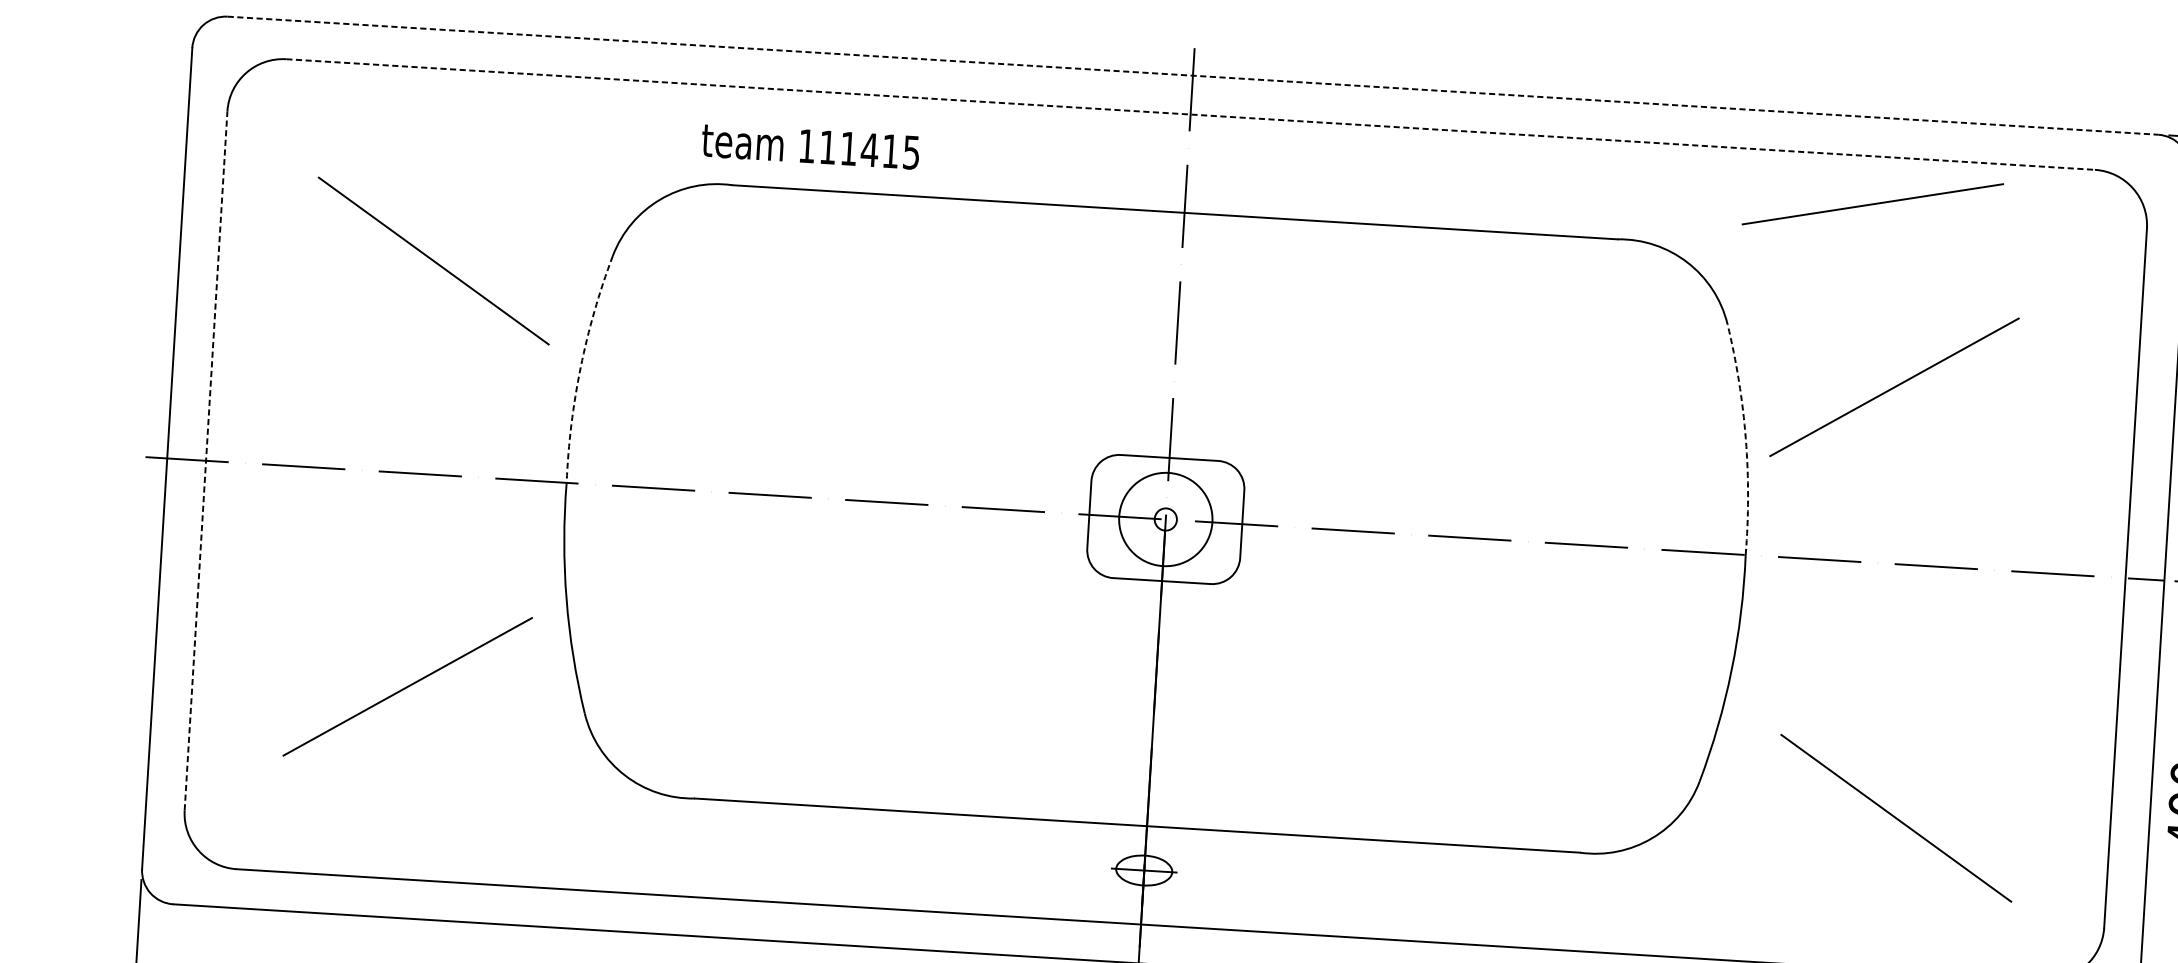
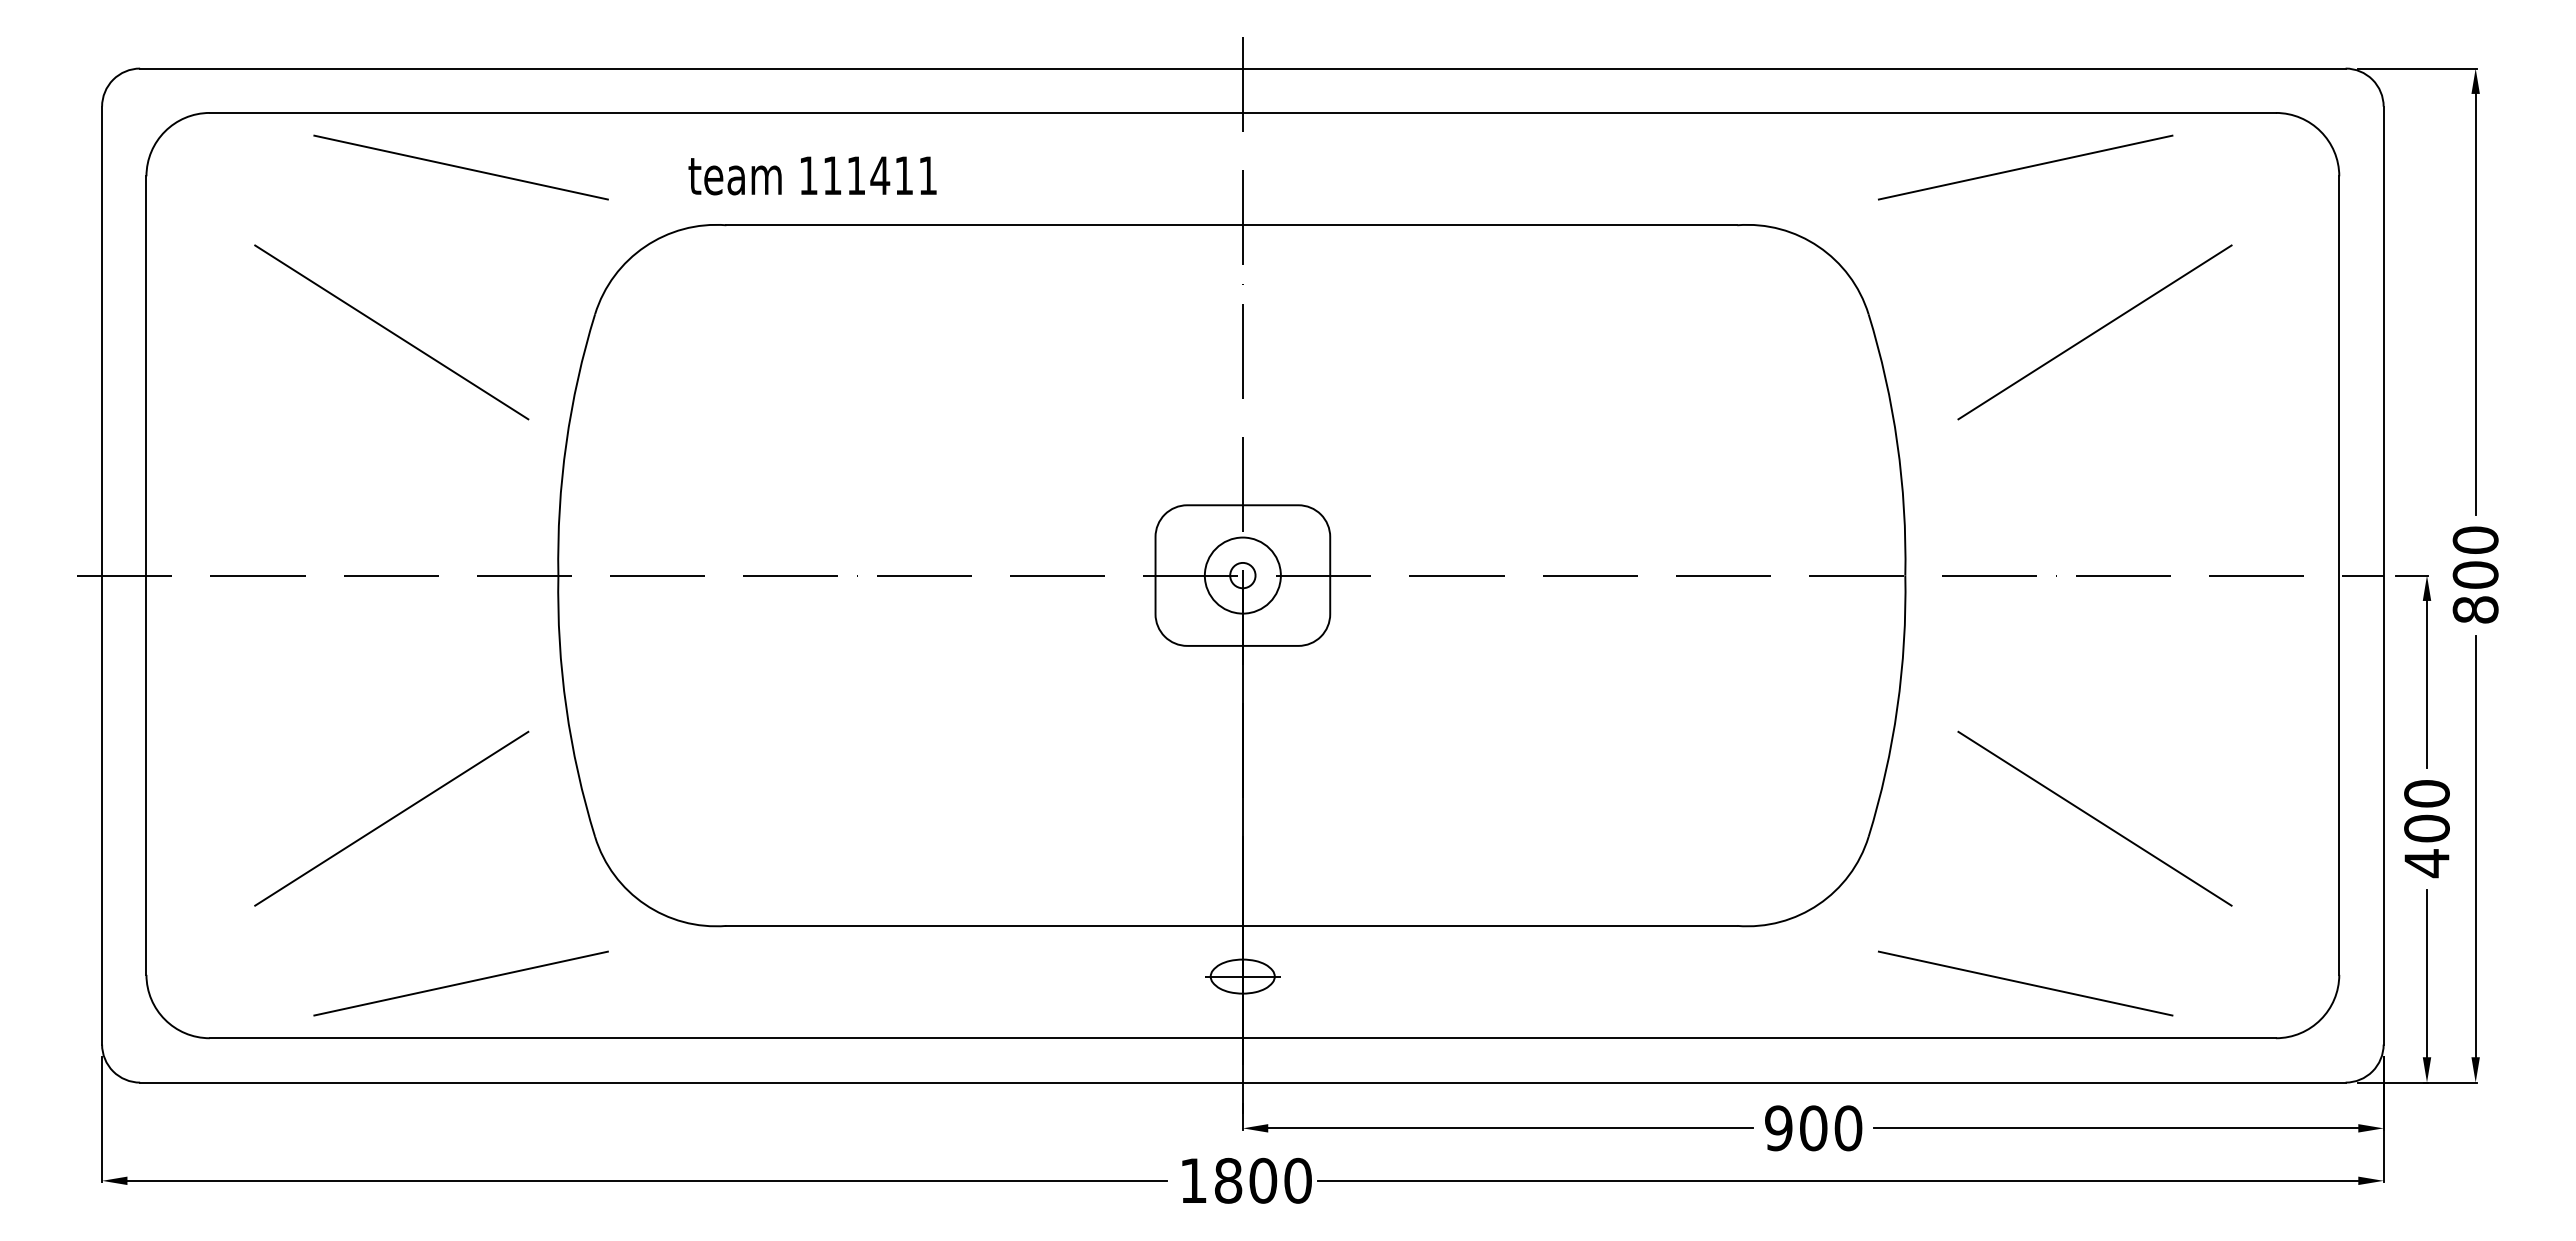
line: (1192, 75) -> (1242, 68), dashed -> solid
line: (1191, 114) -> (1243, 112), dashed -> solid
line: (502, 120) -> (460, 167), added
text: (911, 152) -> (927, 175), 111415 -> 111411
arc: (580, 367) -> (566, 443), dashed -> solid
line: (1894, 387) -> (2094, 332), moved
arc: (1745, 438) -> (1897, 443), dashed -> solid
line: (206, 460) -> (146, 575), dashed -> solid
circle: (1165, 519) -> (1242, 575), size x0.71
line: (1895, 818) -> (2094, 818), moved
line: (459, 834) -> (460, 983), added
line: (1829, 918) -> (2025, 983), added

